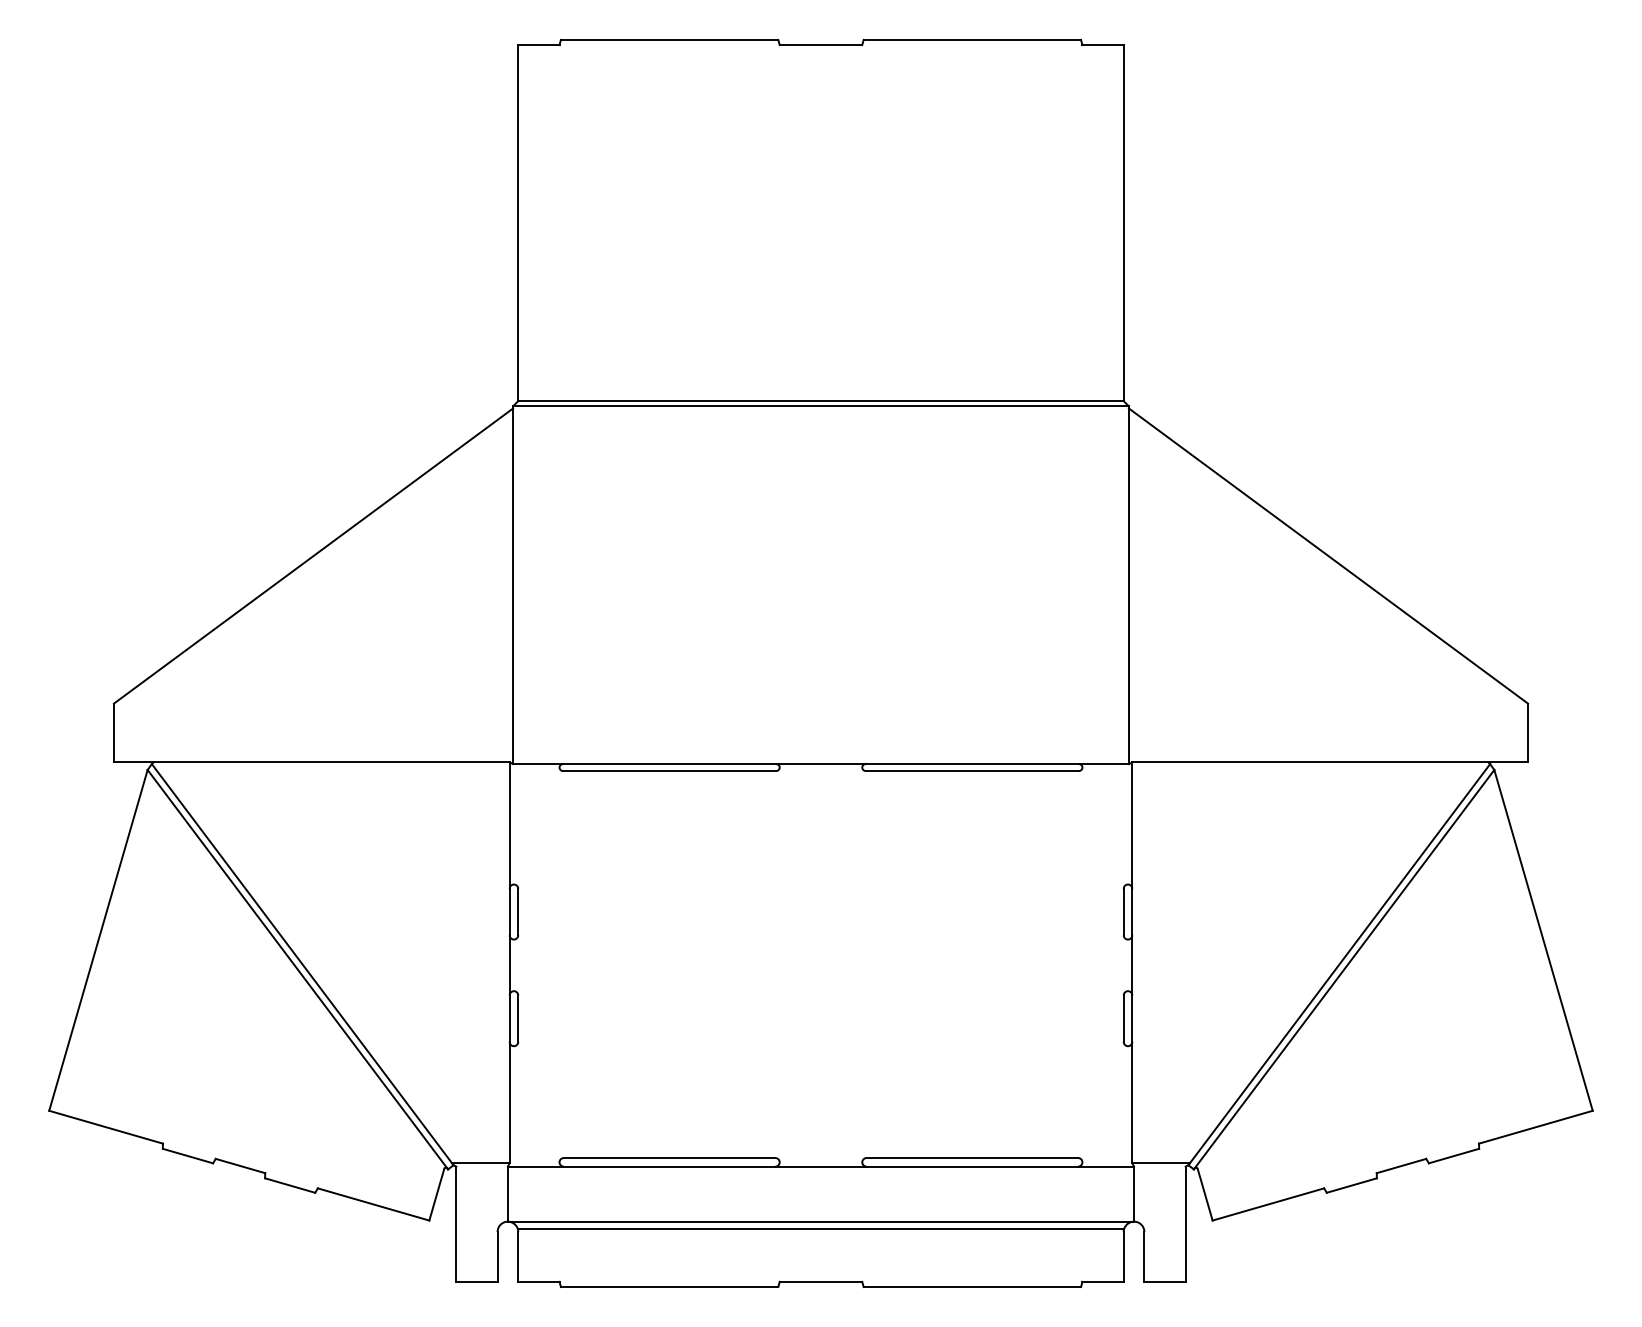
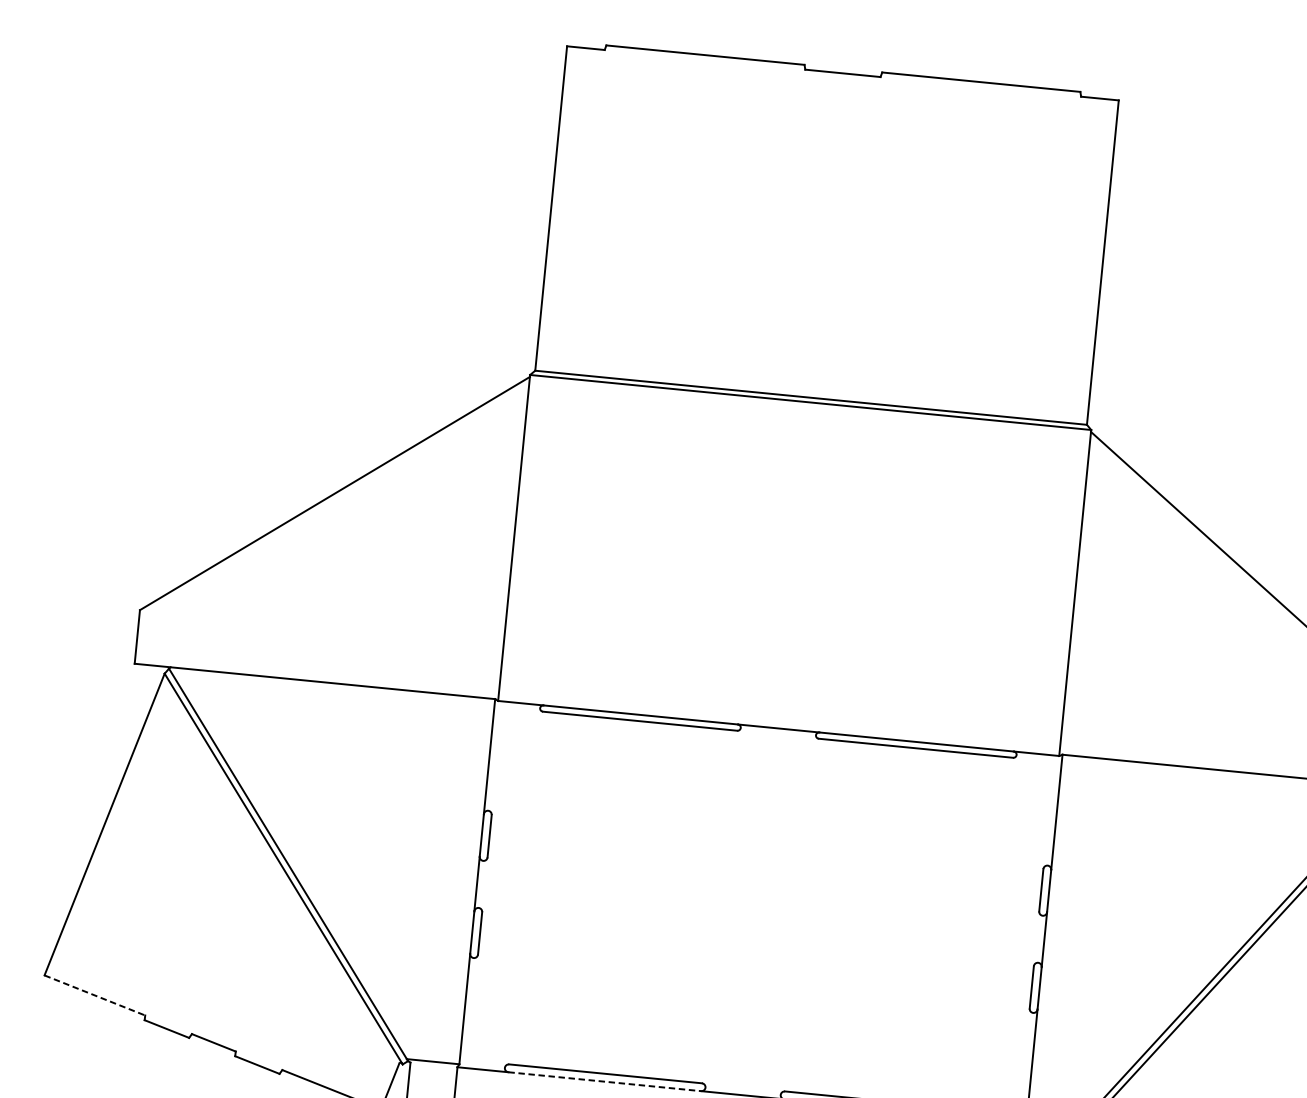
line: (106, 1127) -> (95, 995), solid -> dashed
line: (669, 1166) -> (604, 1081), solid -> dashed

